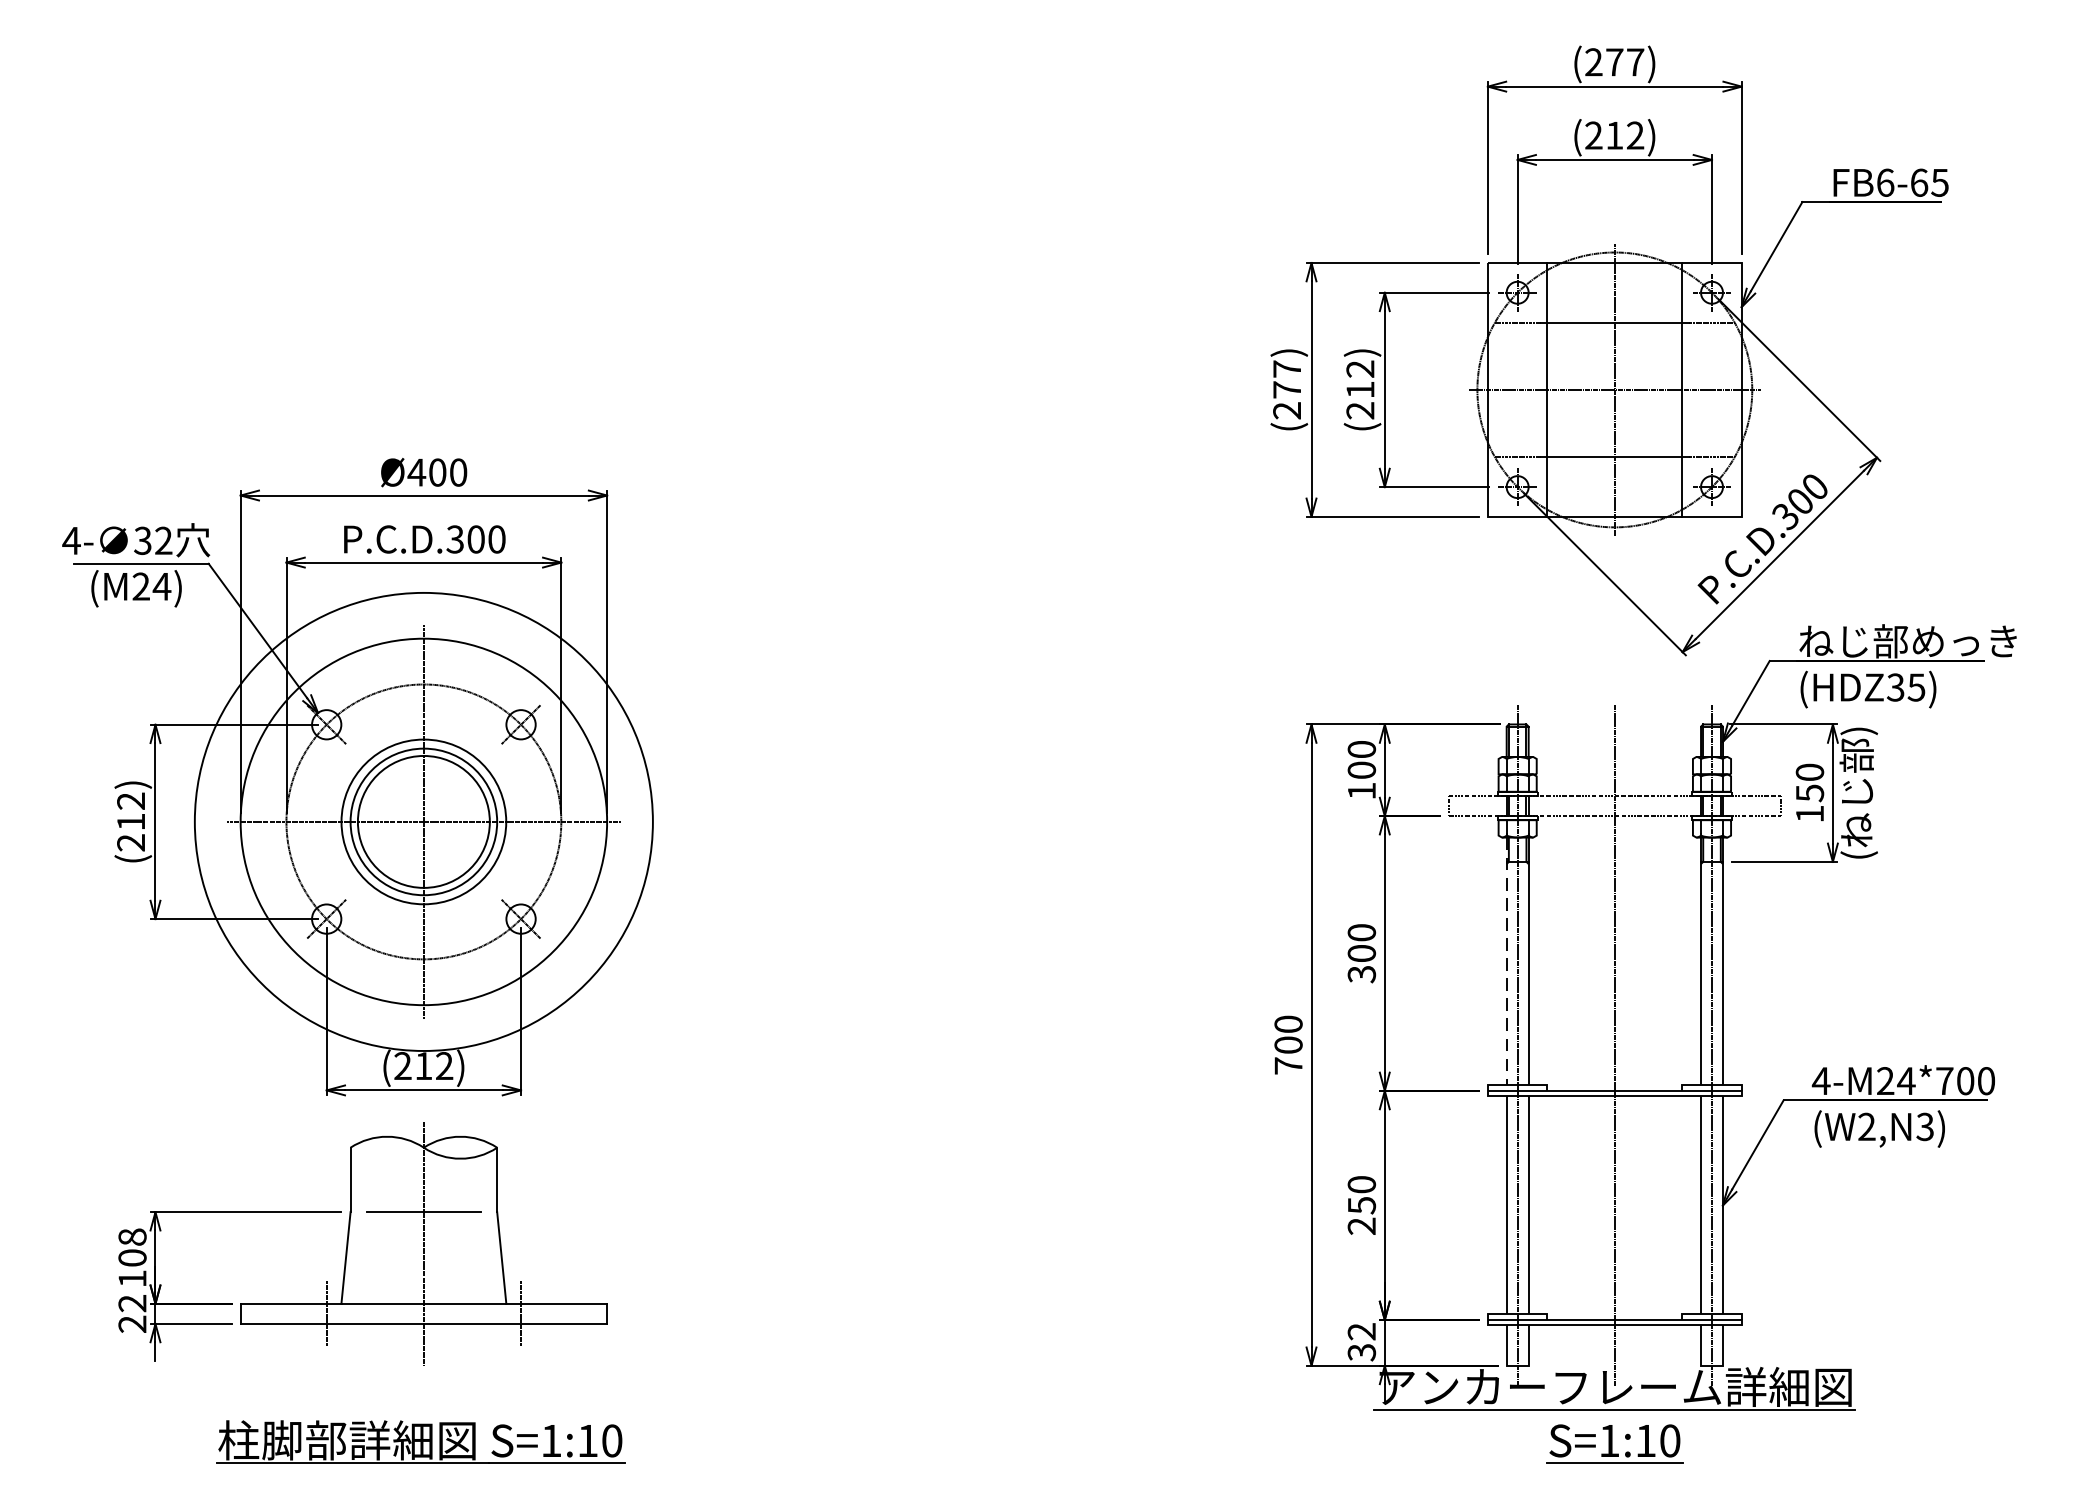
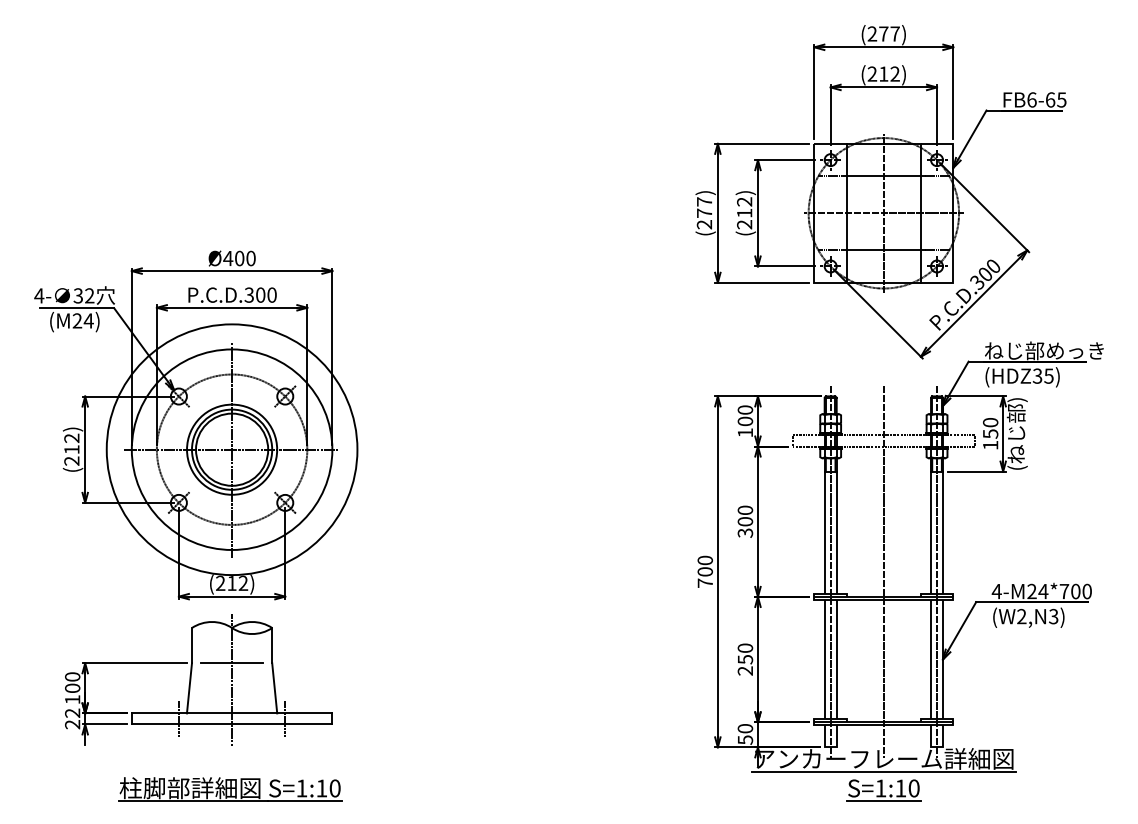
line: (1506, 962) -> (824, 526), dashed -> solid
text: (132, 1236) -> (72, 676), 108 -> 100
text: (1362, 1342) -> (745, 734), 32 -> 50

